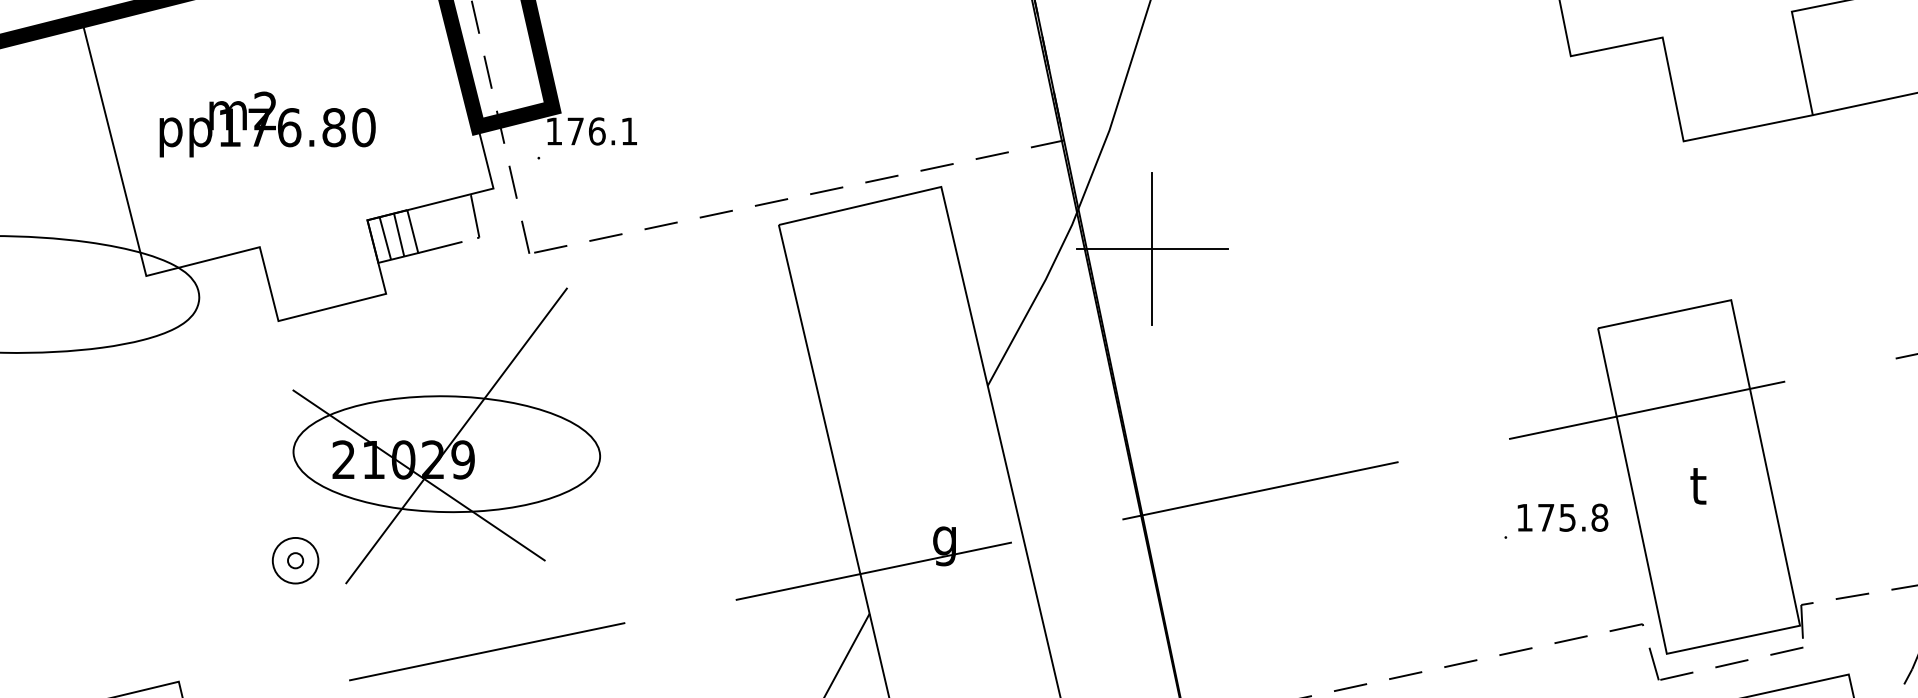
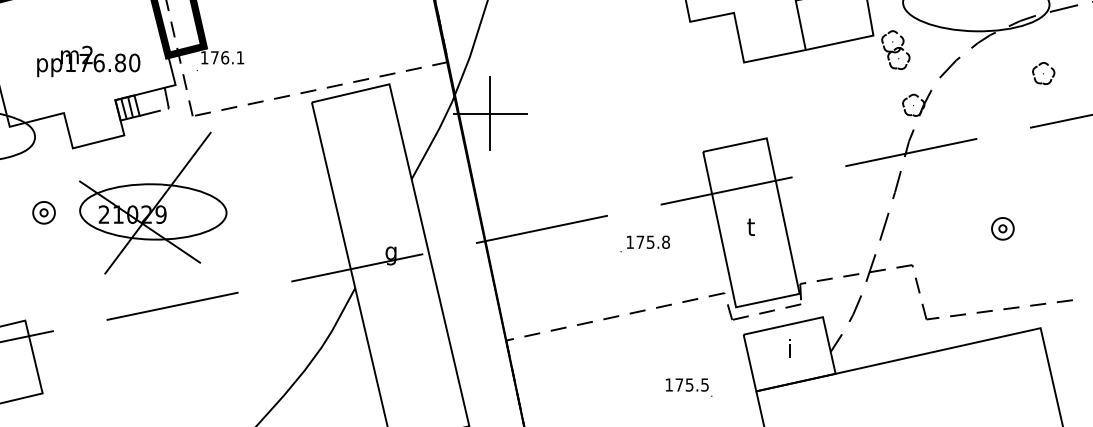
text: (267, 124) -> (88, 61), moved
text: (1554, 520) -> (644, 243), moved
part: (294, 560) -> (43, 212), moved

